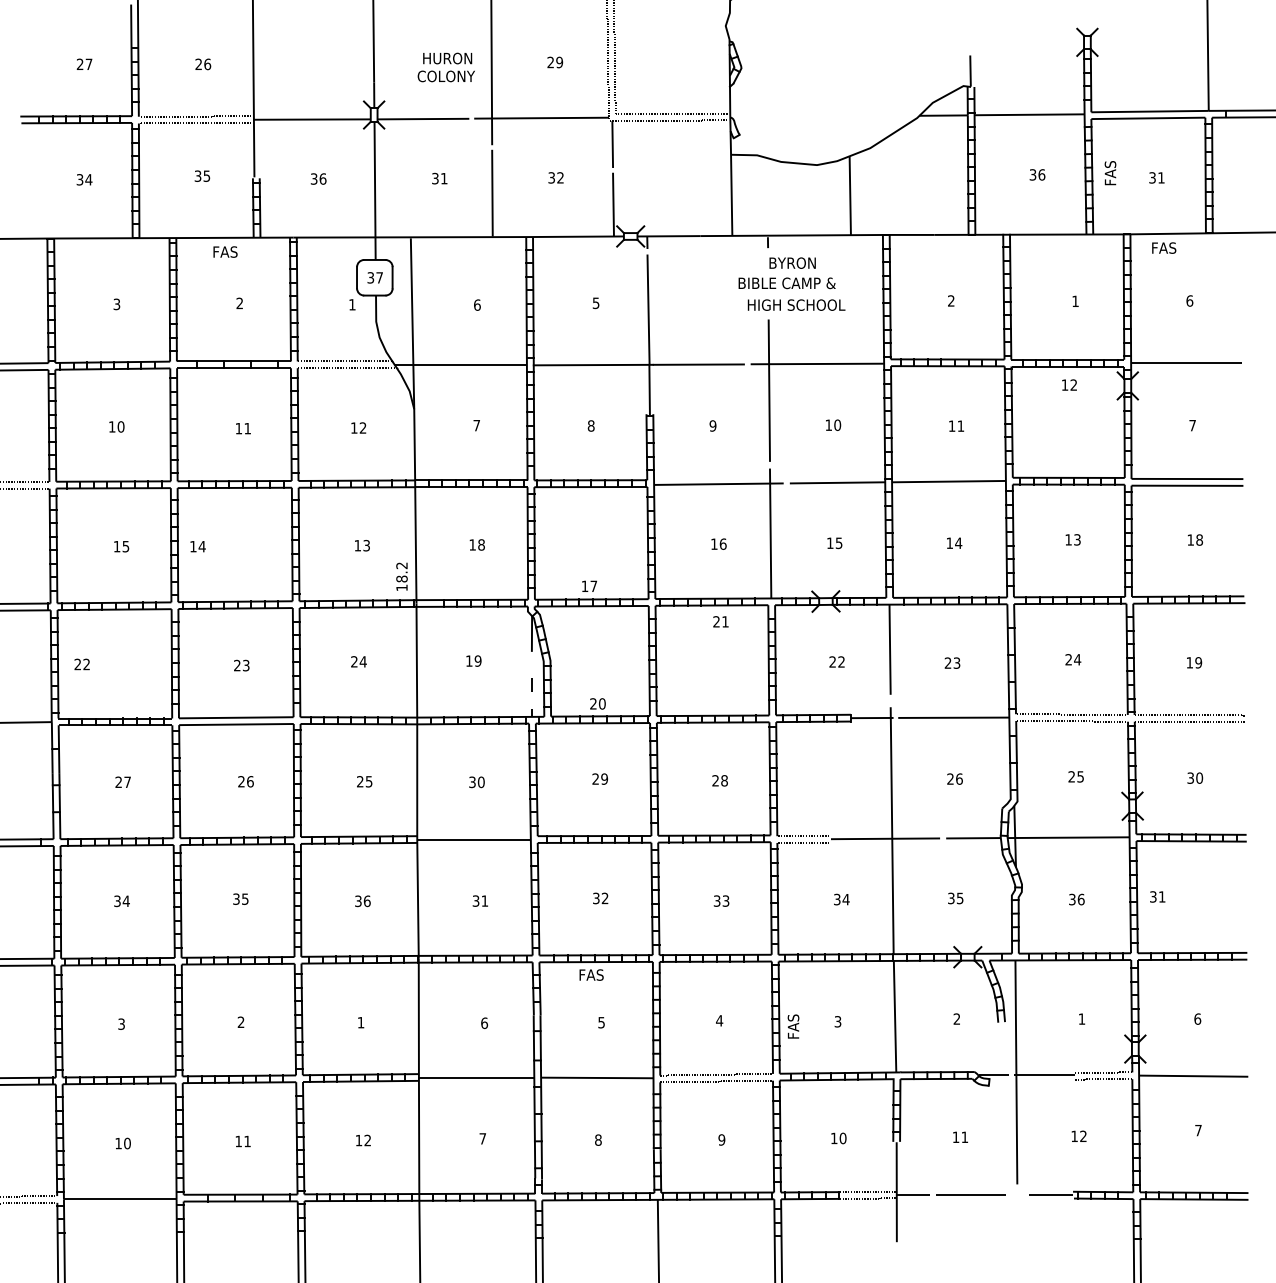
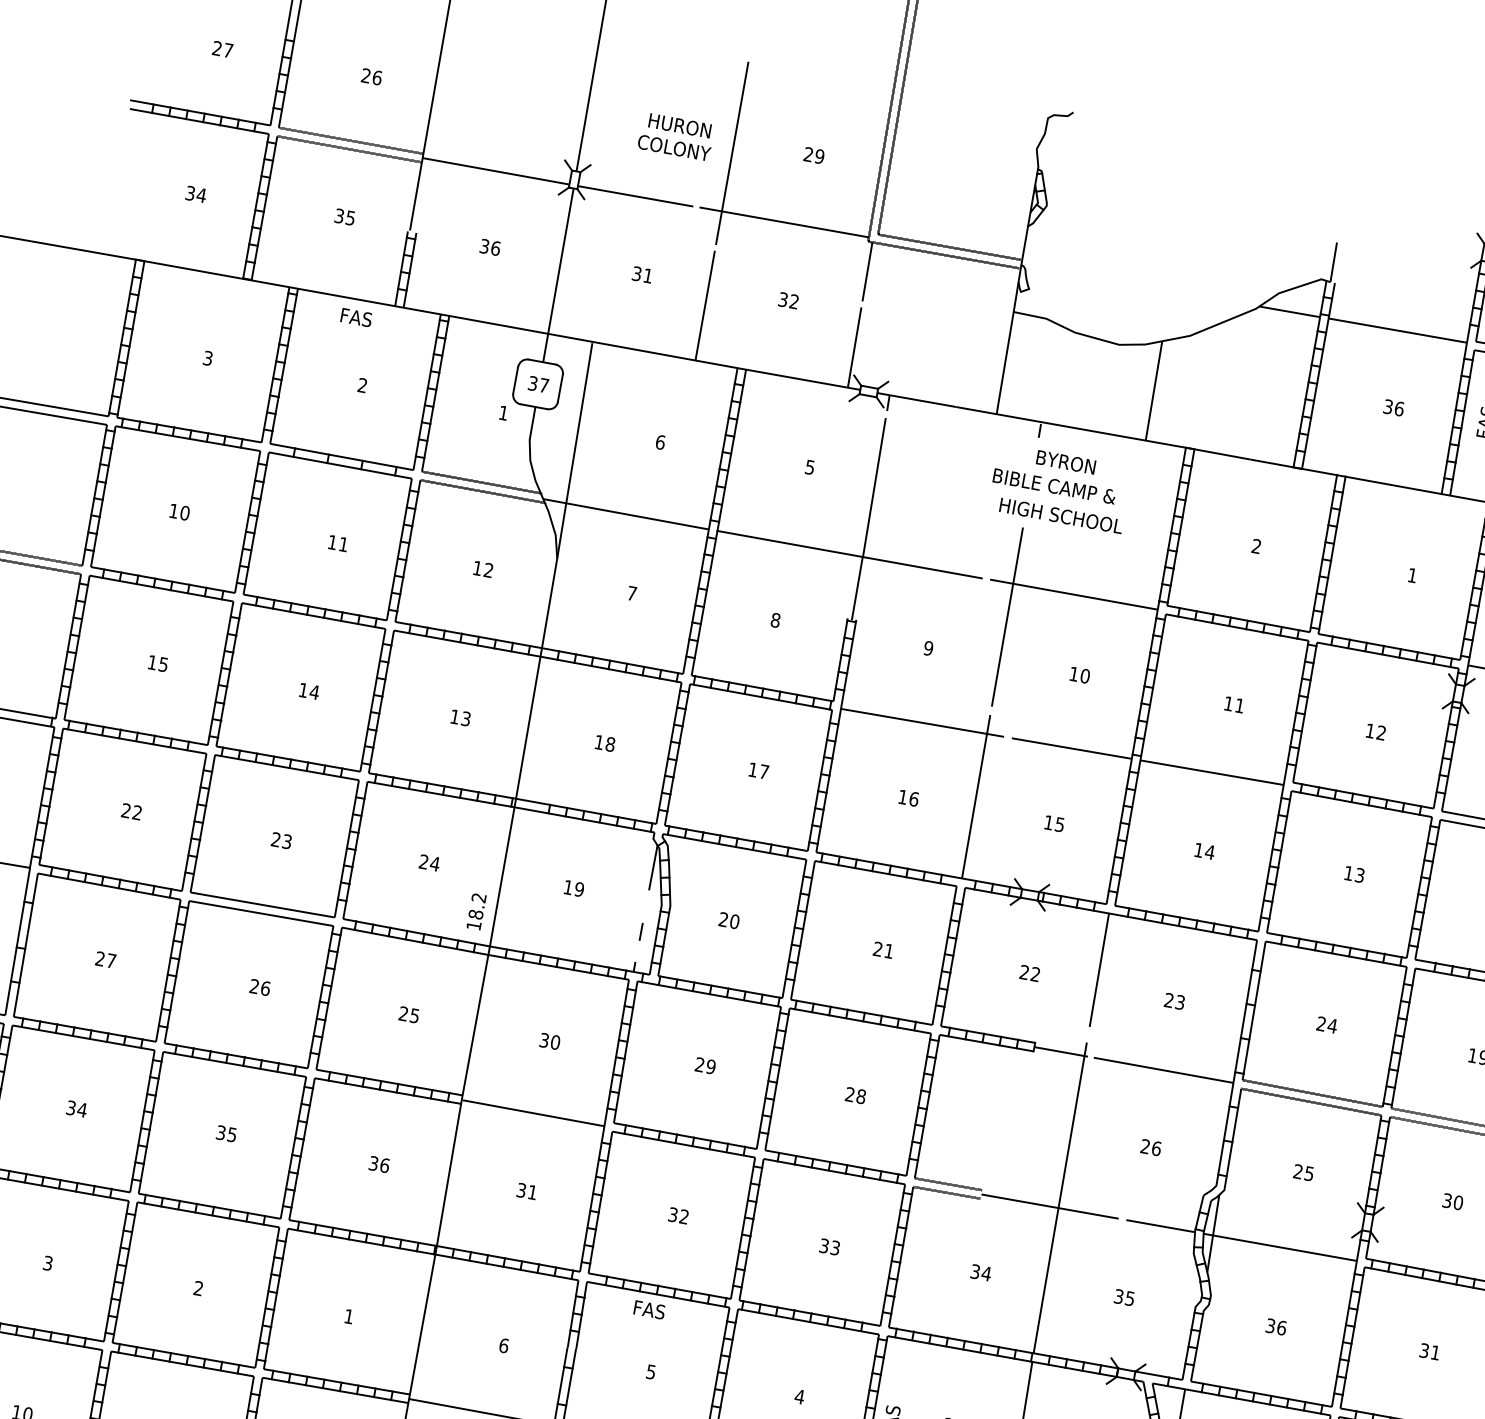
text: (1069, 384) -> (1376, 731), moved
text: (197, 546) -> (308, 691), moved
text: (401, 576) -> (475, 911), moved
text: (589, 585) -> (758, 769), moved
text: (720, 621) -> (882, 949), moved
text: (81, 664) -> (130, 811), moved
text: (597, 703) -> (728, 920), moved
text: (1157, 896) -> (1429, 1351), moved

